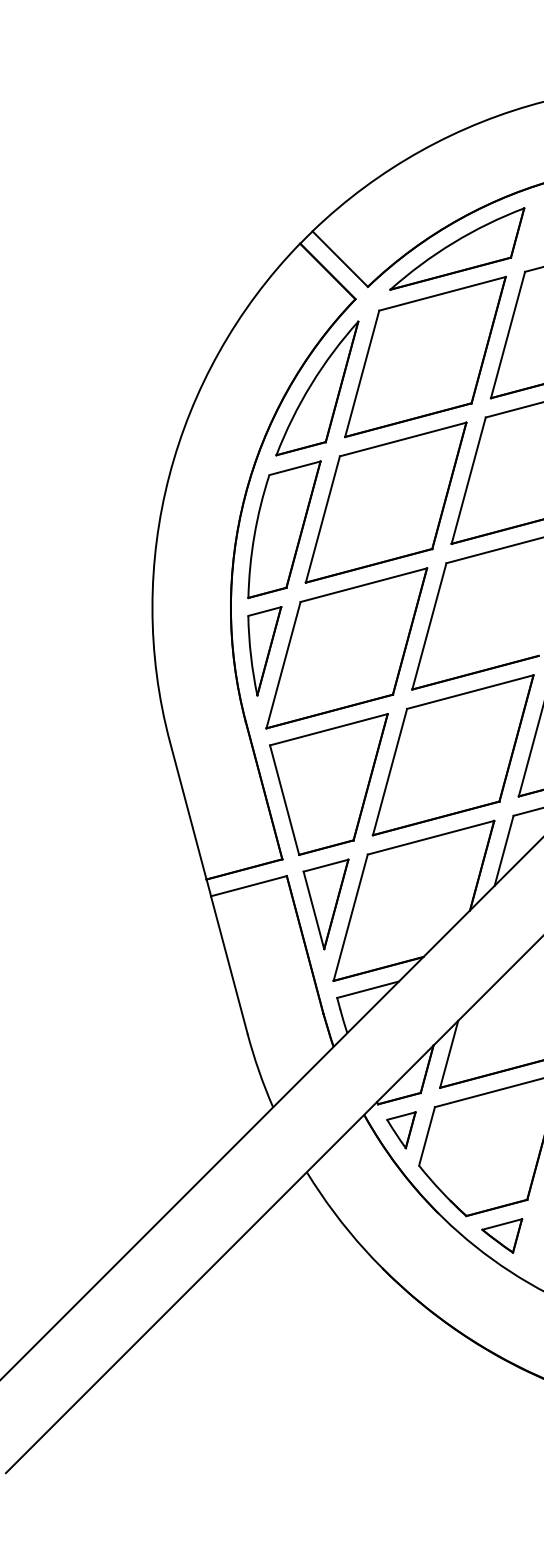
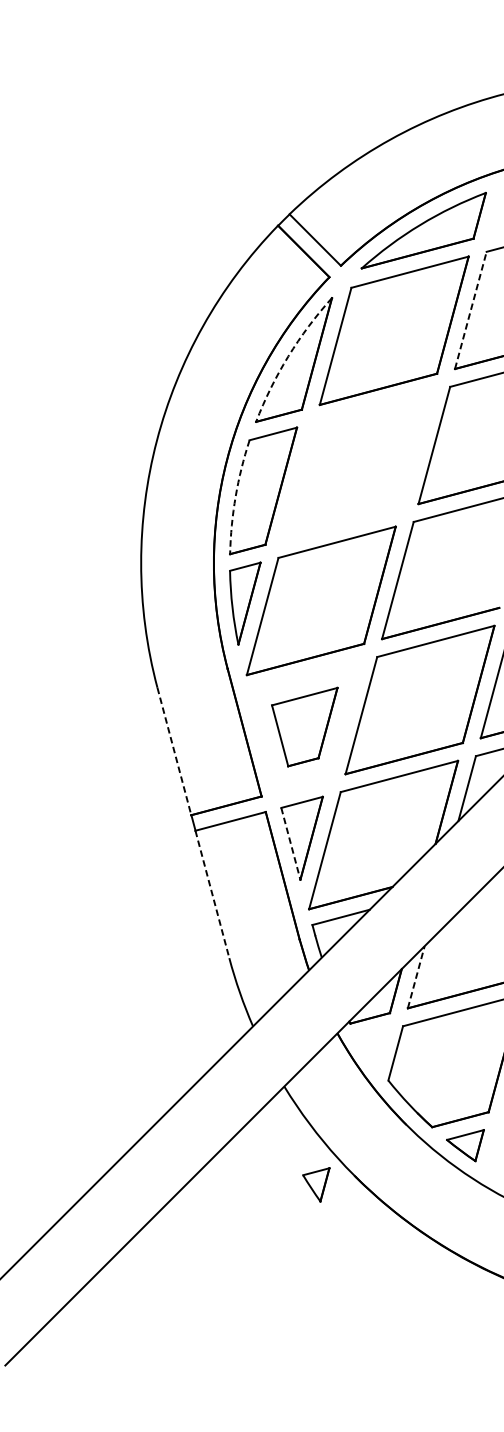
line: (508, 334) -> (471, 309), solid -> dashed
arc: (311, 384) -> (288, 356), solid -> dashed
part: (385, 502) -> (357, 465), removed
arc: (254, 535) -> (235, 496), solid -> dashed
part: (328, 784) -> (304, 727), size x0.6
line: (188, 811) -> (174, 752), solid -> dashed
line: (314, 910) -> (291, 843), solid -> dashed
line: (229, 965) -> (212, 894), solid -> dashed
line: (449, 1054) -> (416, 977), solid -> dashed
part: (401, 1130) -> (316, 1185), moved

